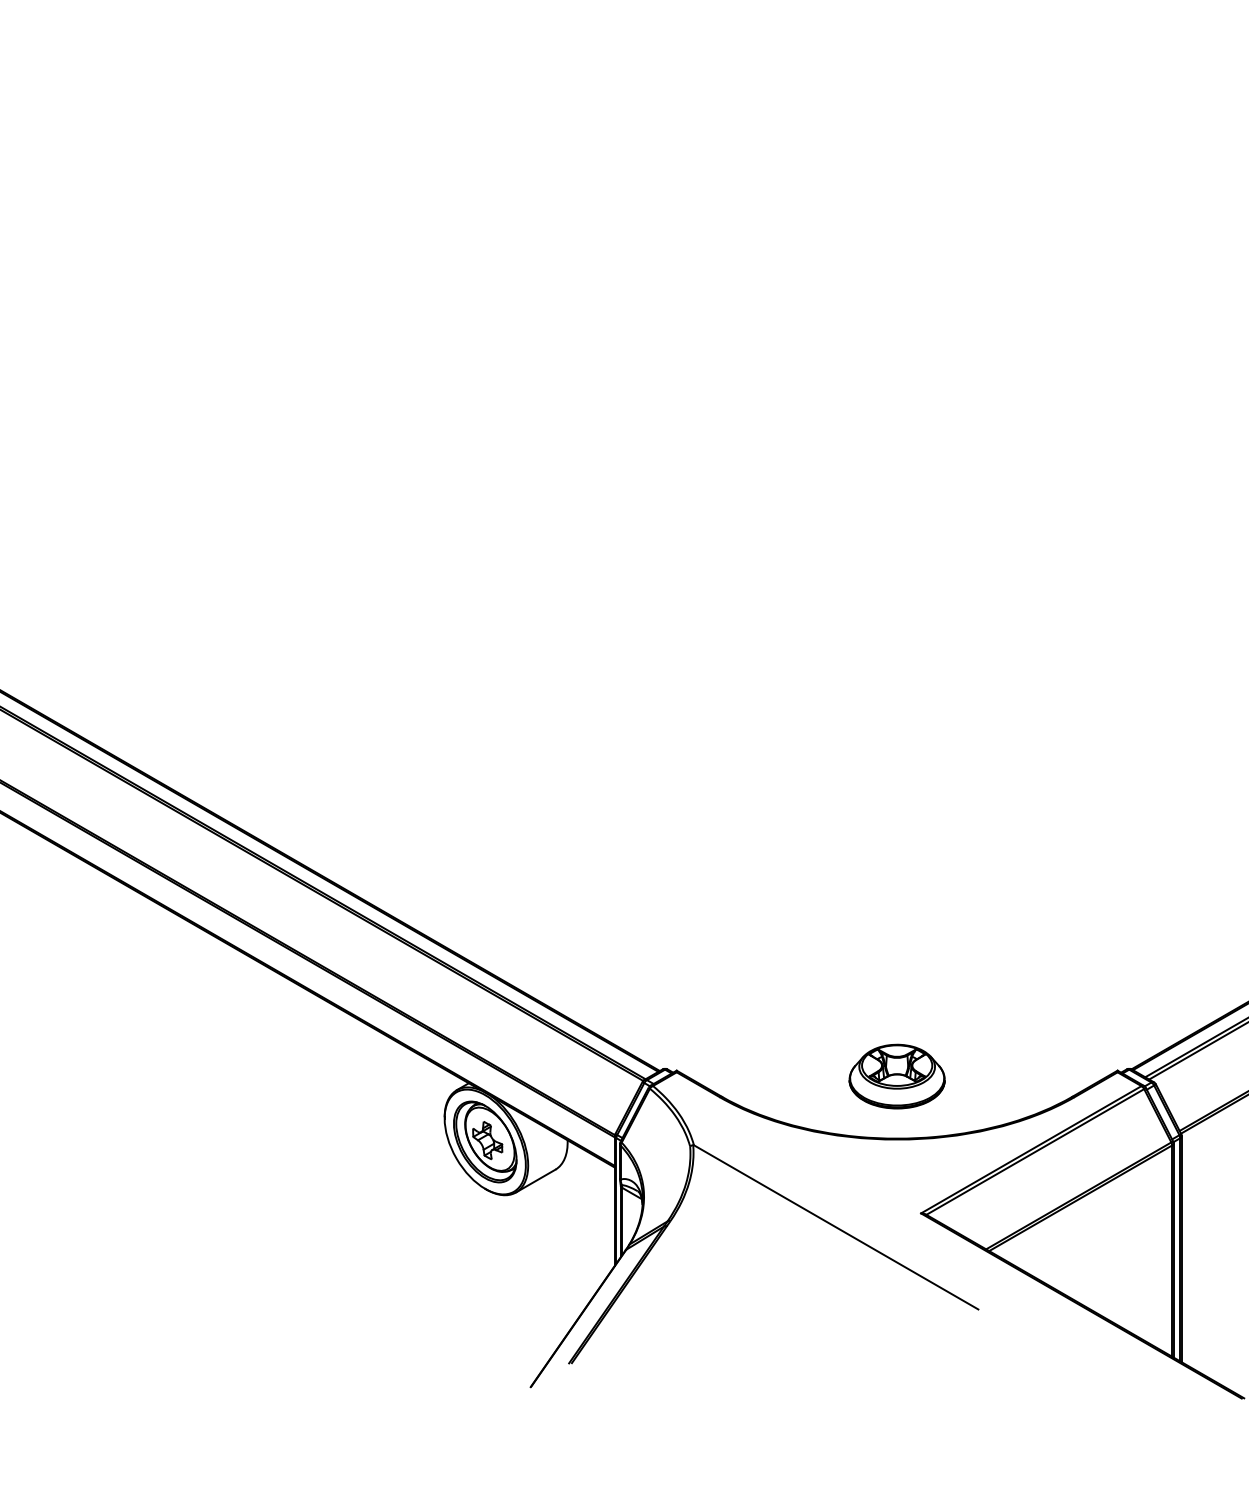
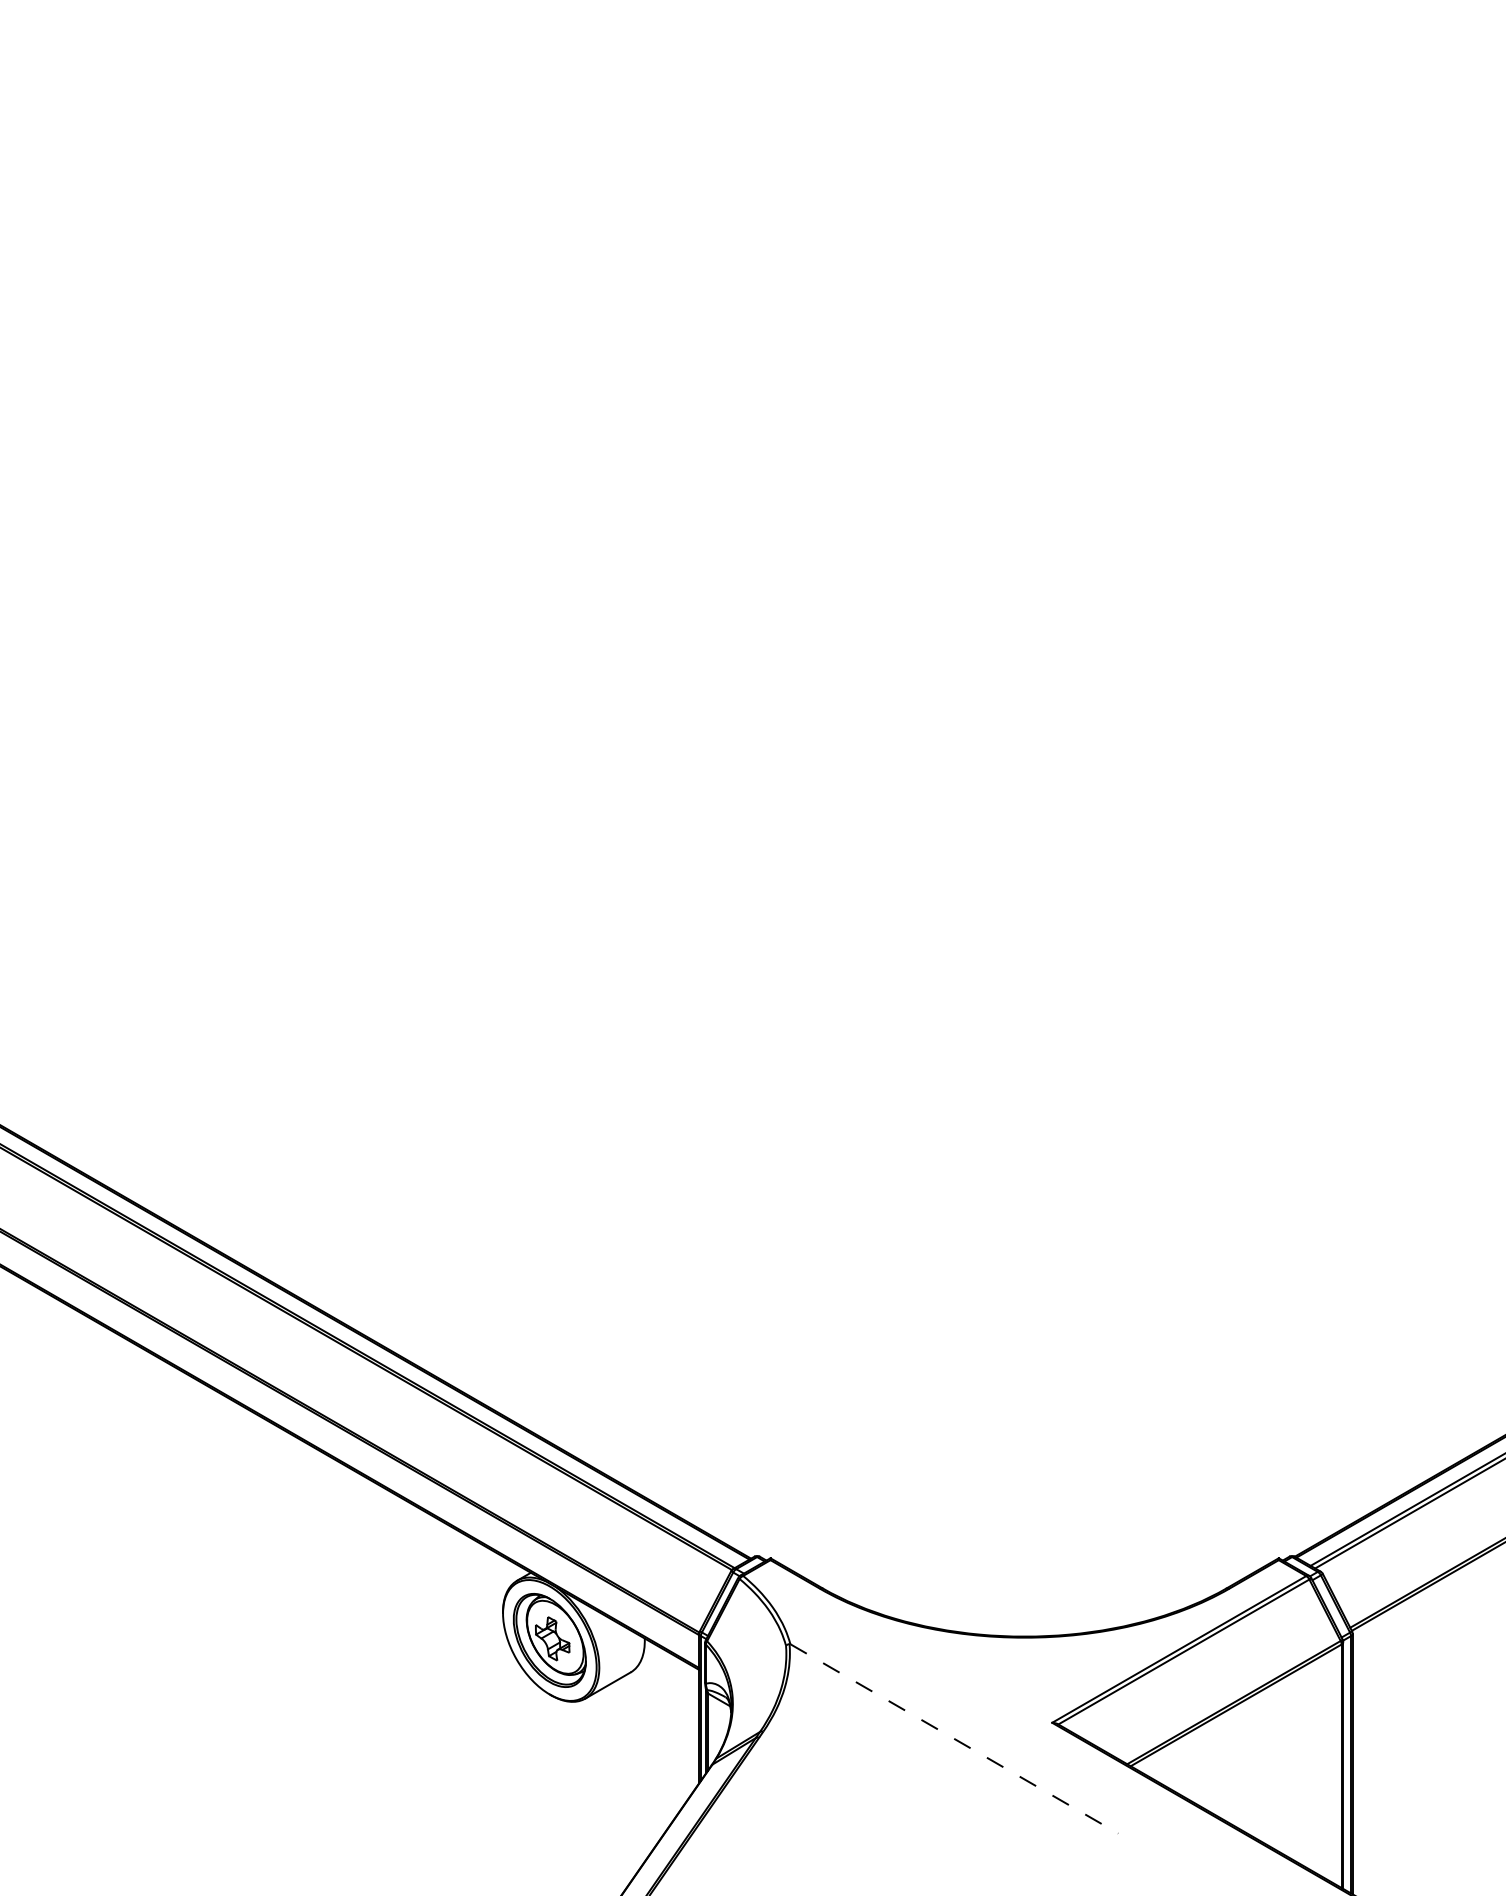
part: (897, 1076) -> (1024, 1564), removed
line: (836, 1227) -> (954, 1739), solid -> dashed

